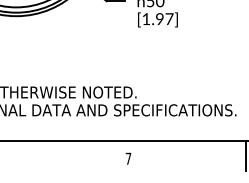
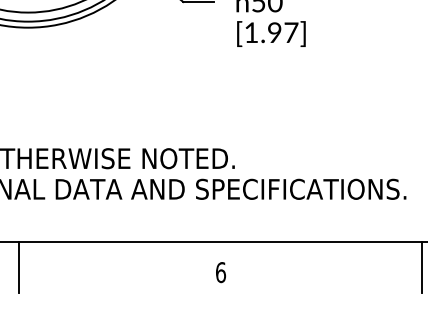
line: (11, 155) -> (19, 266), added
text: (128, 158) -> (220, 272), 7 -> 6

